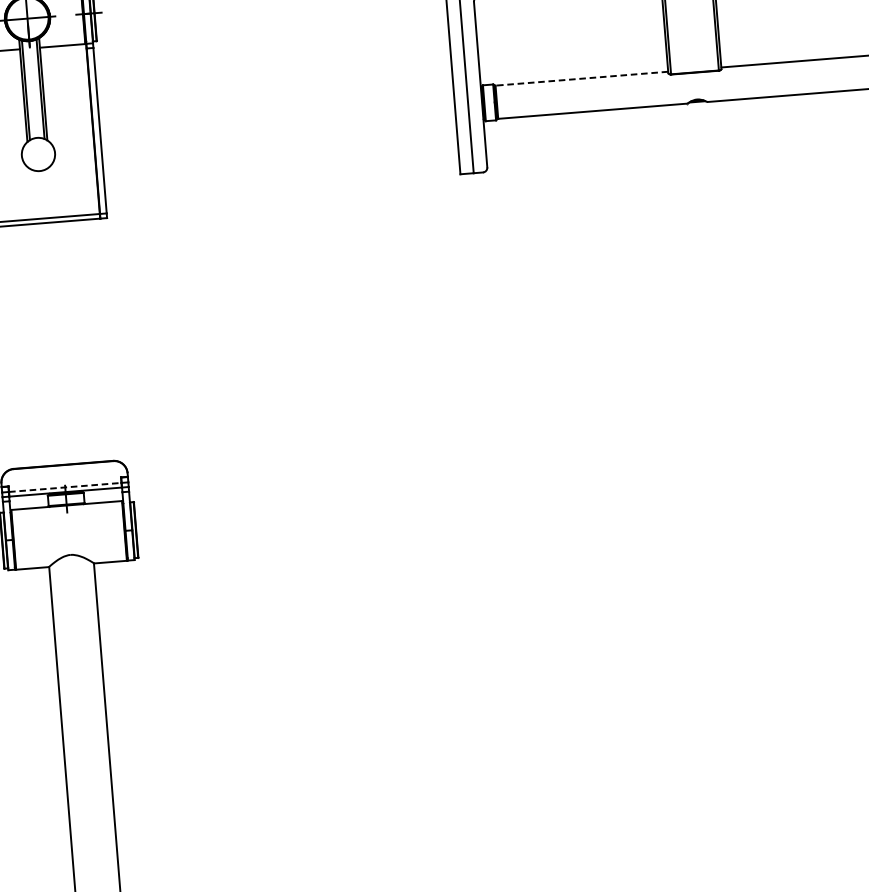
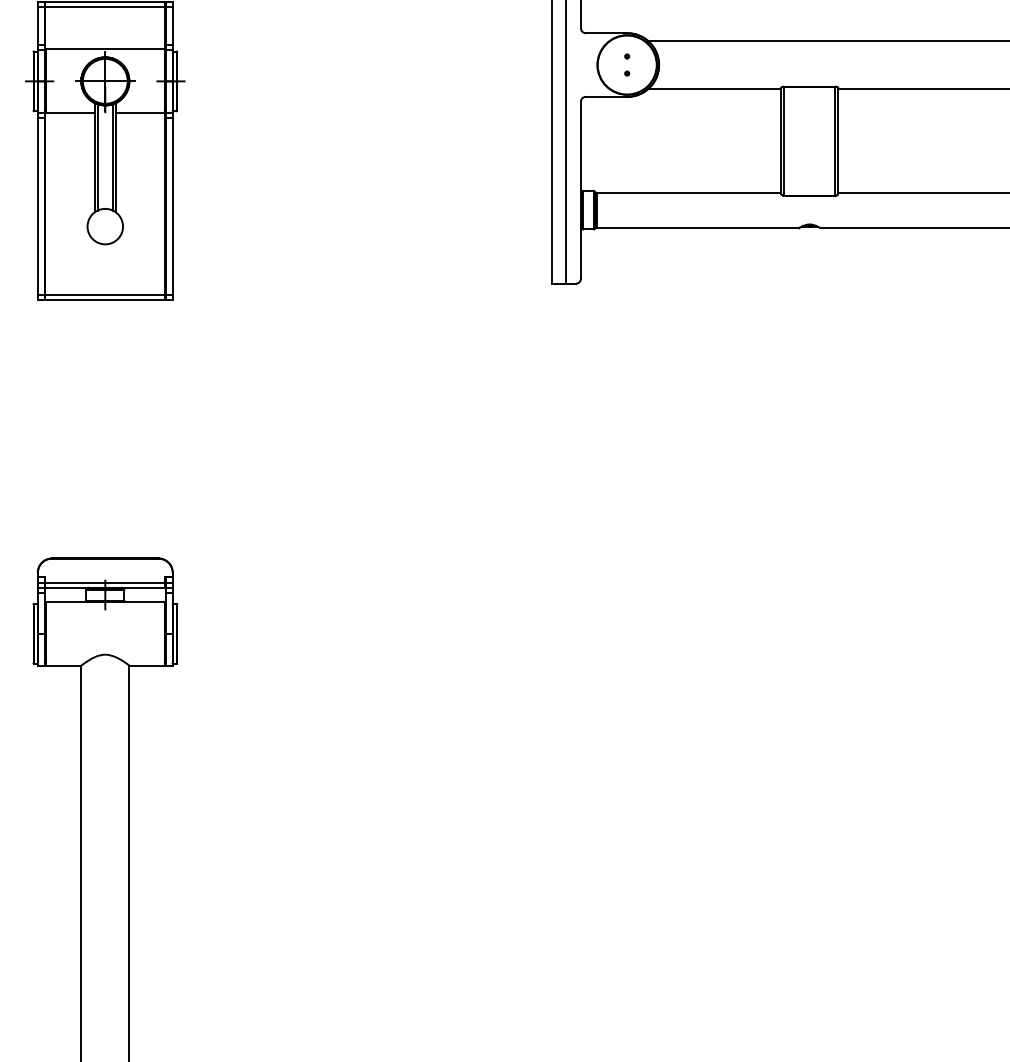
line: (581, 78) -> (688, 192), dashed -> solid
line: (65, 487) -> (105, 582), dashed -> solid

